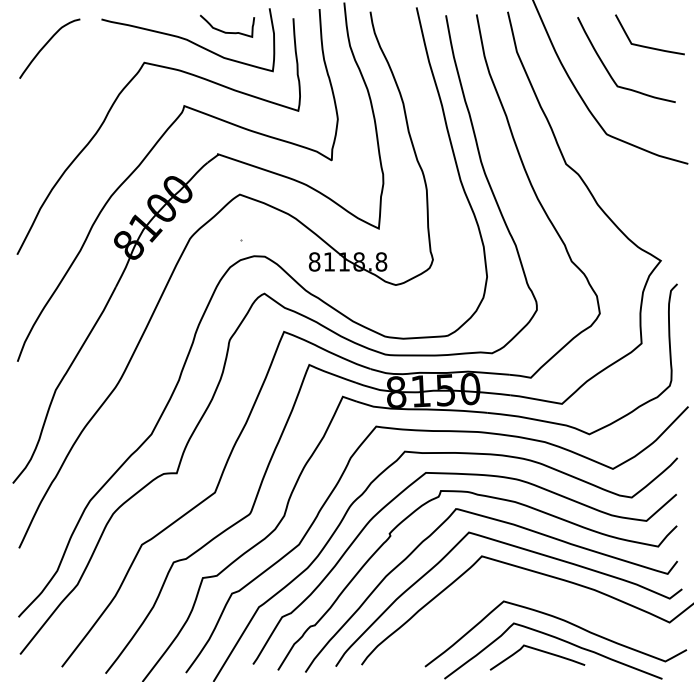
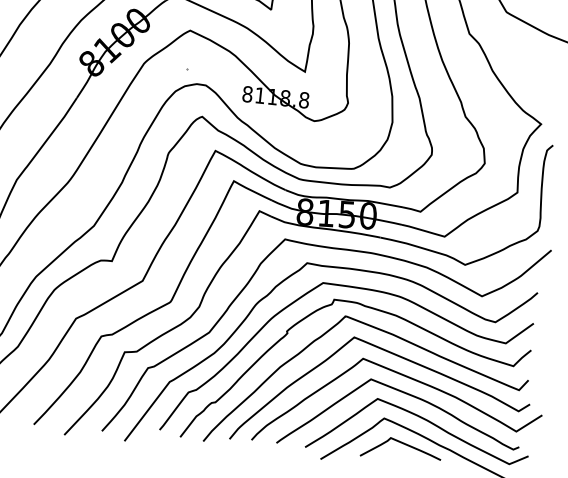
curve: (542, 594) -> (411, 396), added

